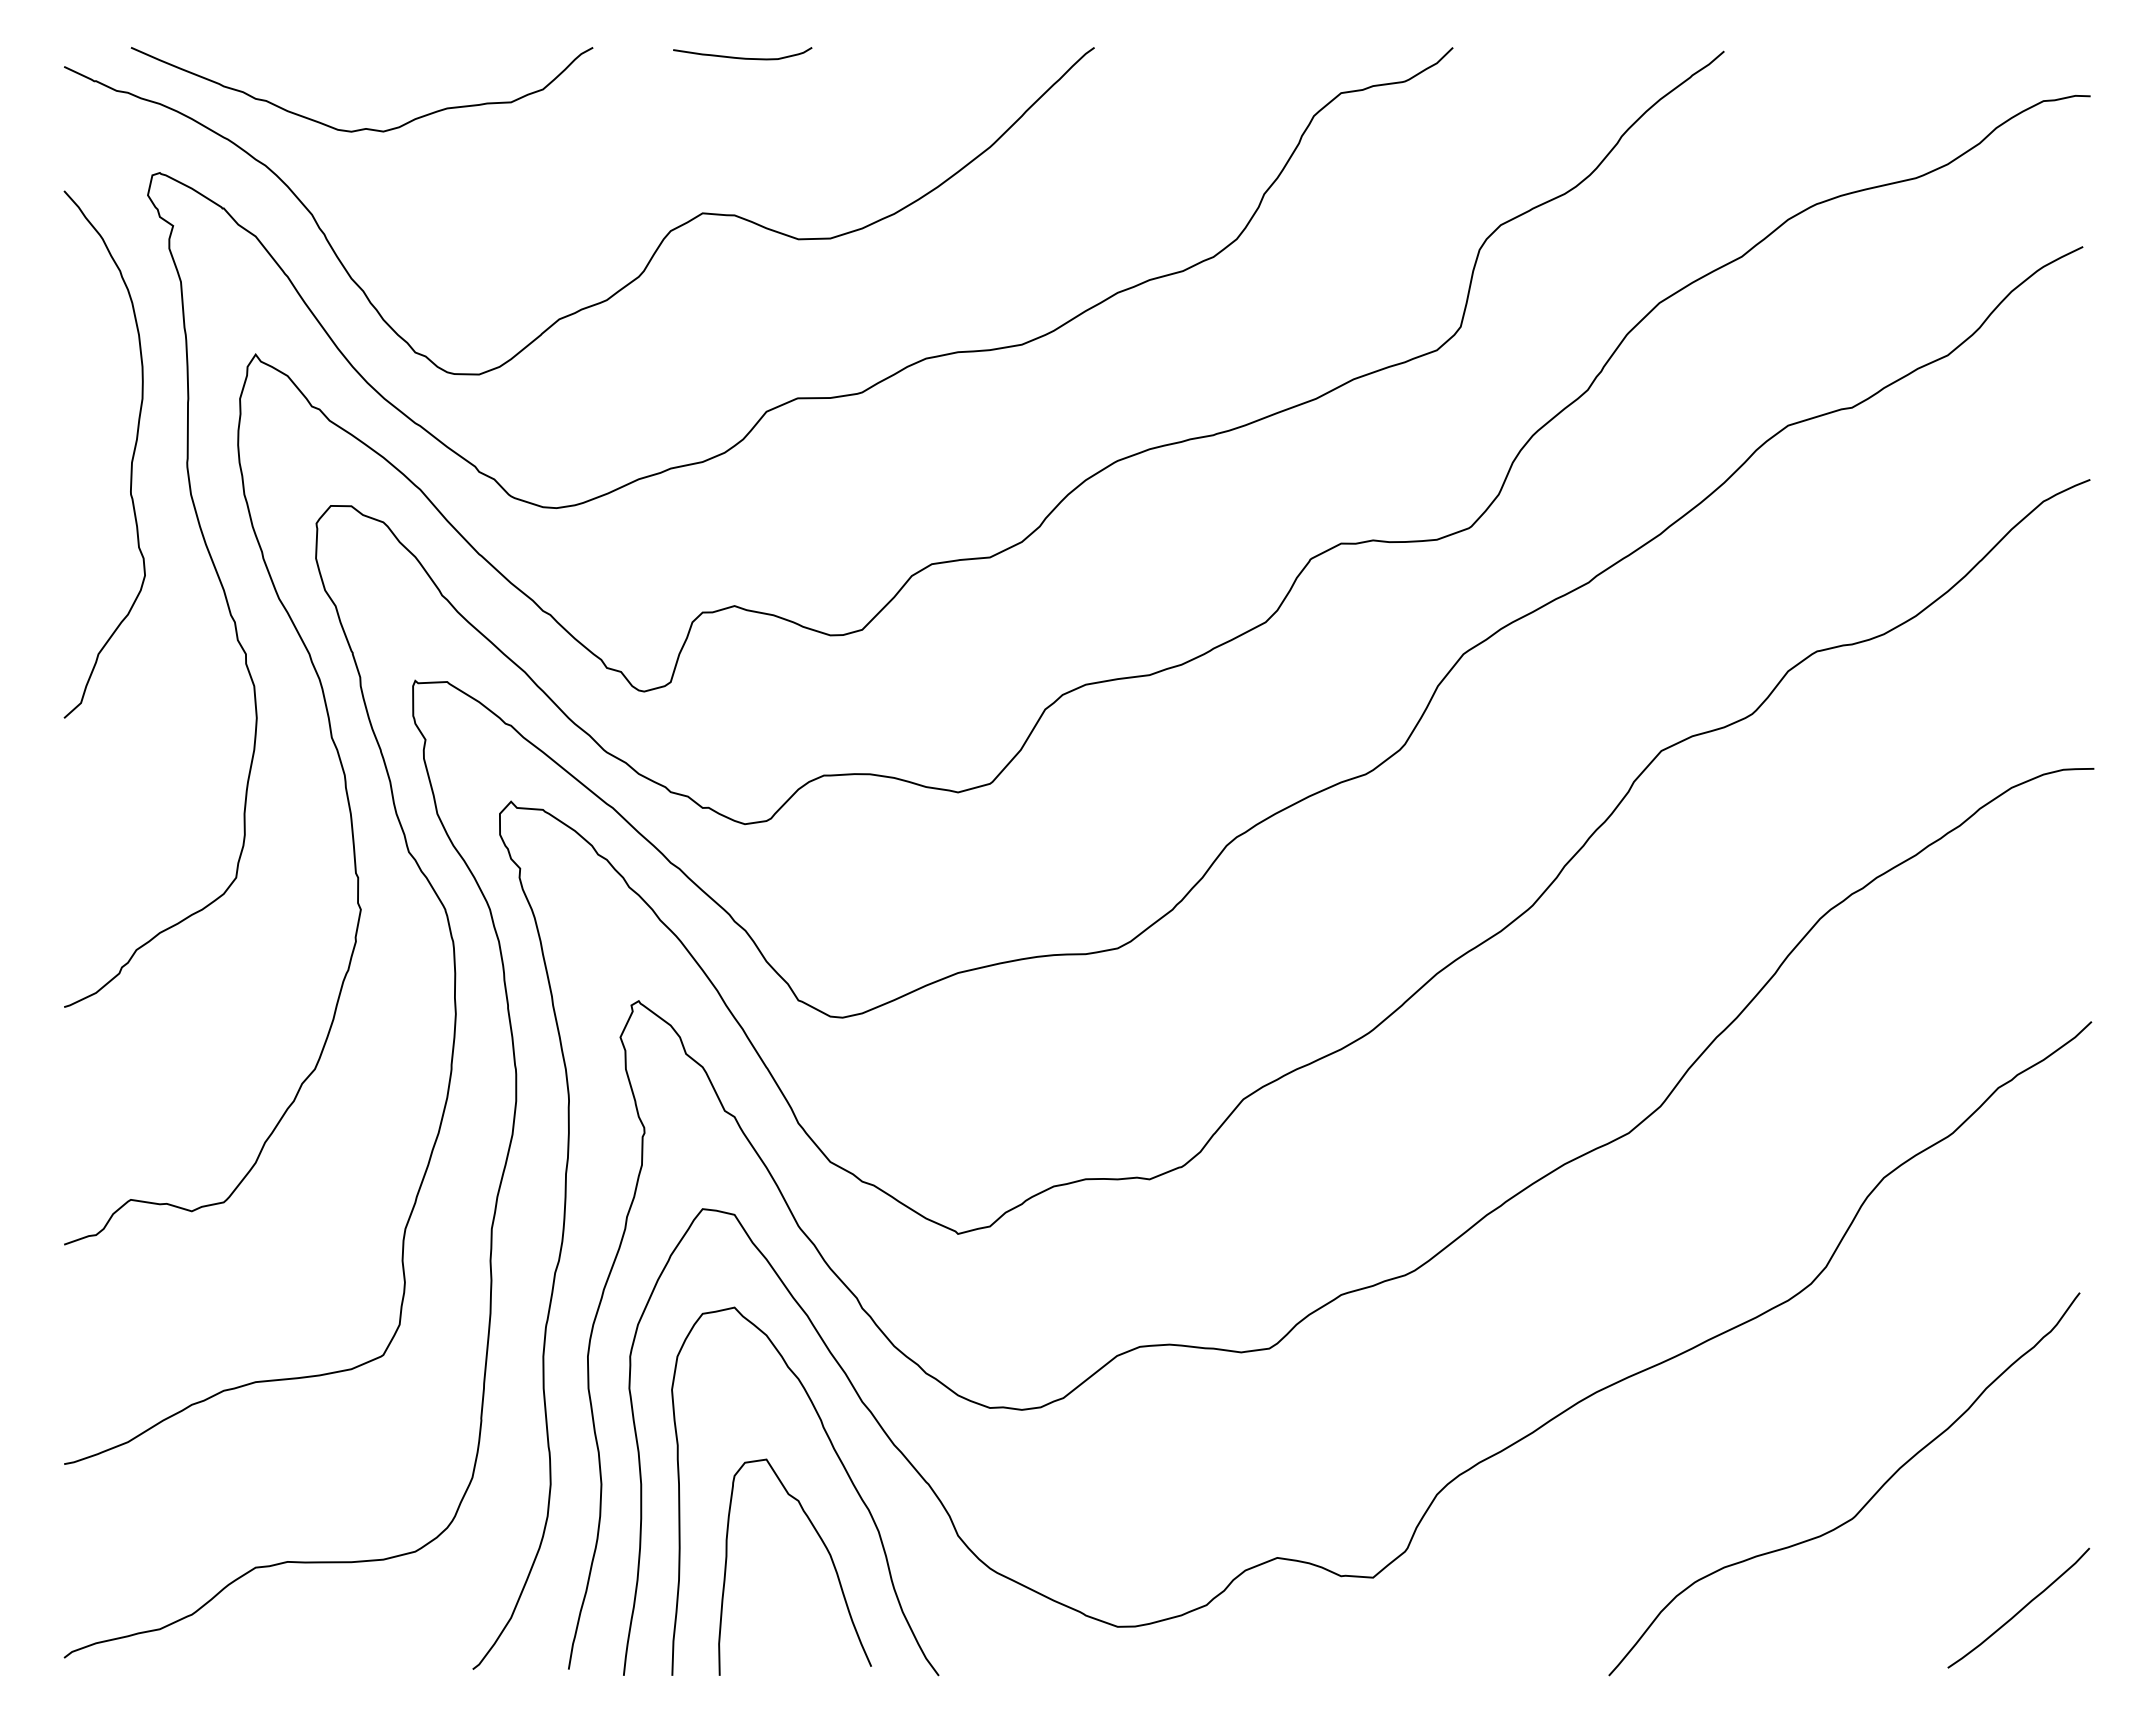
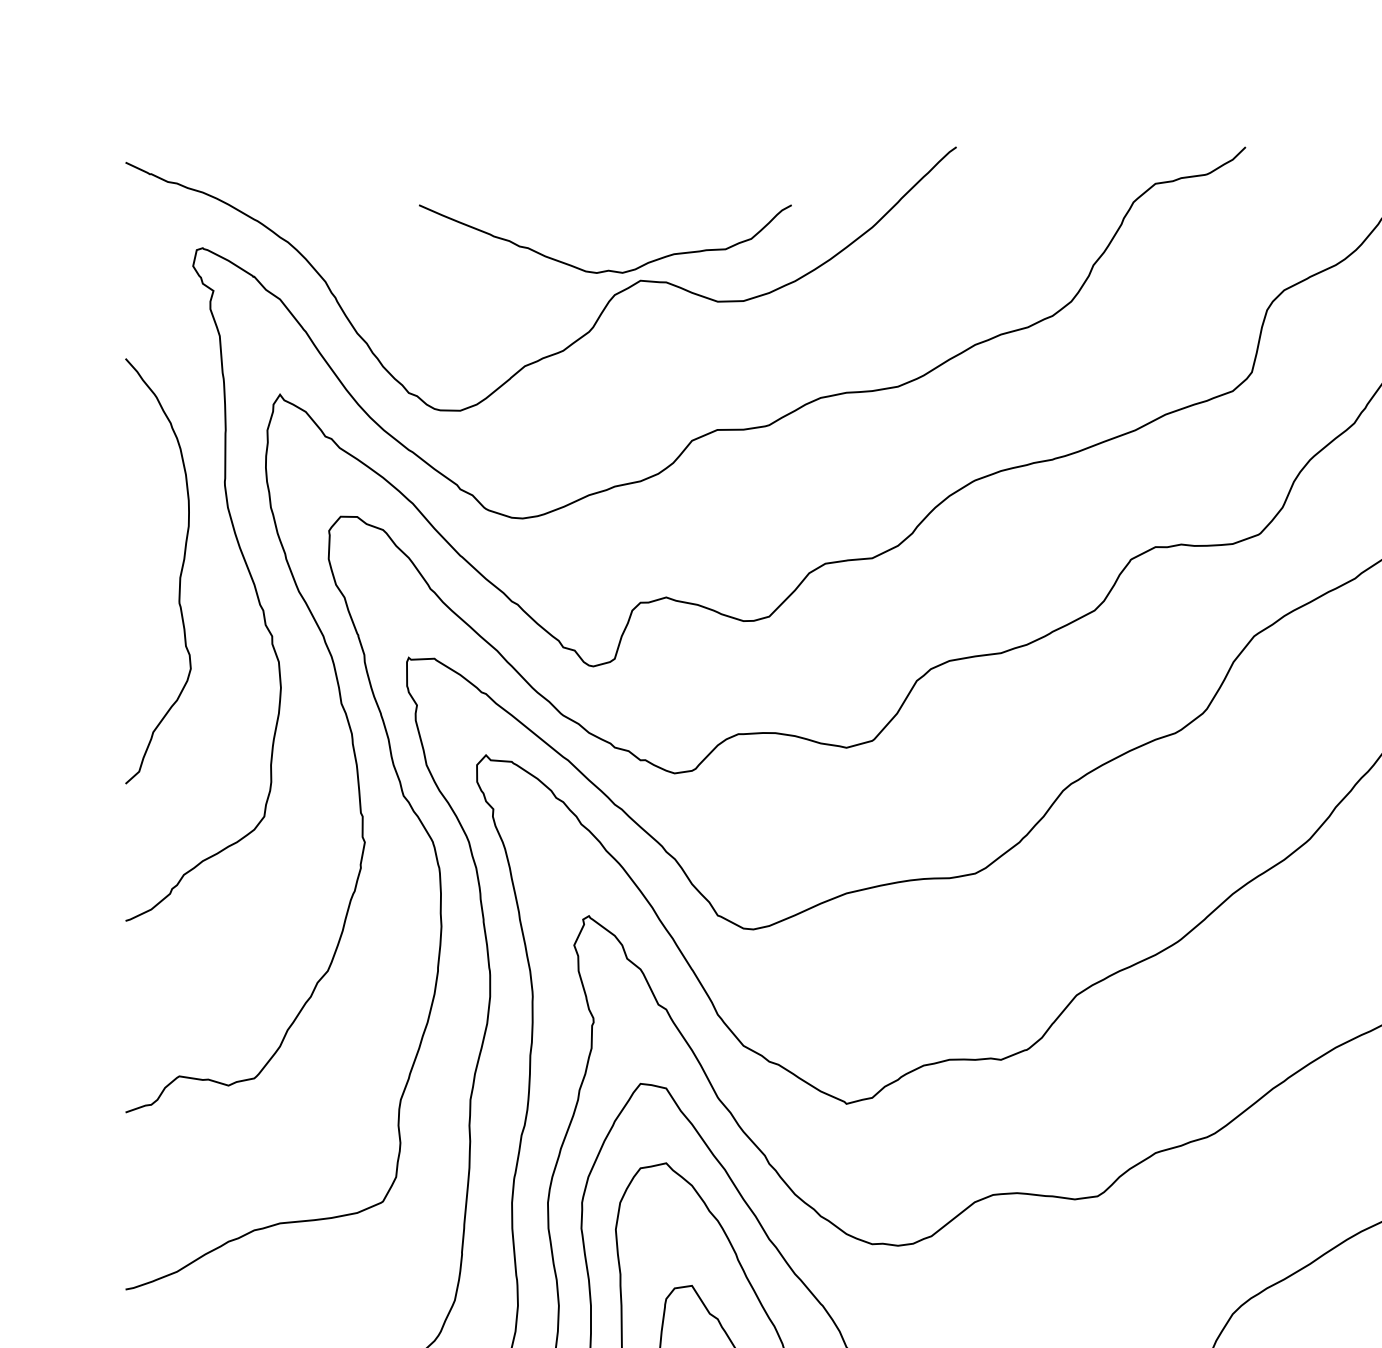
curve: (742, 57) -> (672, 155), removed
curve: (361, 128) -> (604, 270), moved
curve: (131, 459) -> (179, 575), moved

